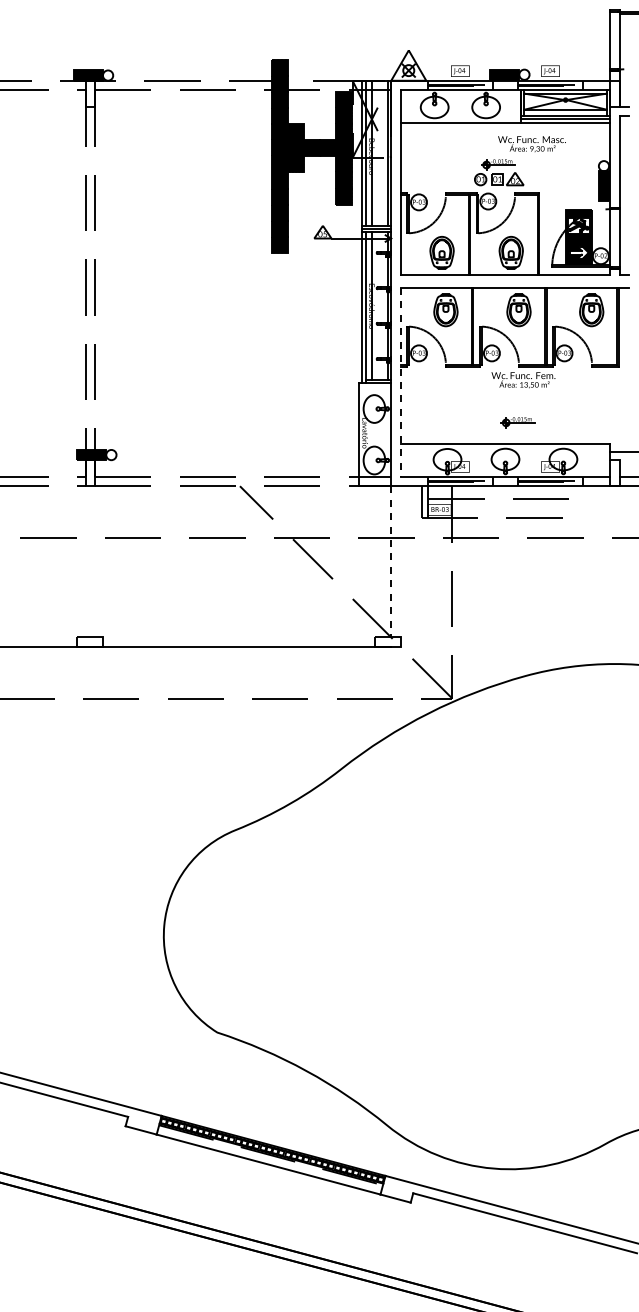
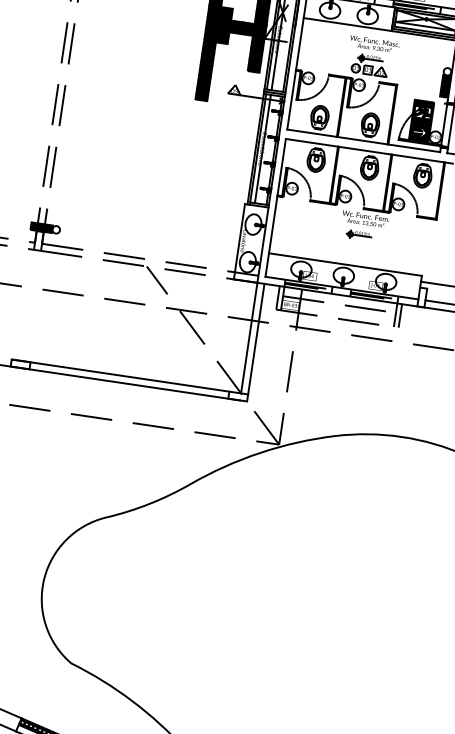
text: (531, 143) -> (374, 44), moved
line: (400, 382) -> (275, 208), dashed -> solid
part: (517, 422) -> (358, 235), moved
line: (582, 502) -> (395, 315), added
line: (589, 502) -> (400, 316), added
line: (391, 561) -> (249, 337), dashed -> solid
line: (400, 561) -> (256, 338), added
line: (226, 637) -> (120, 375), added

